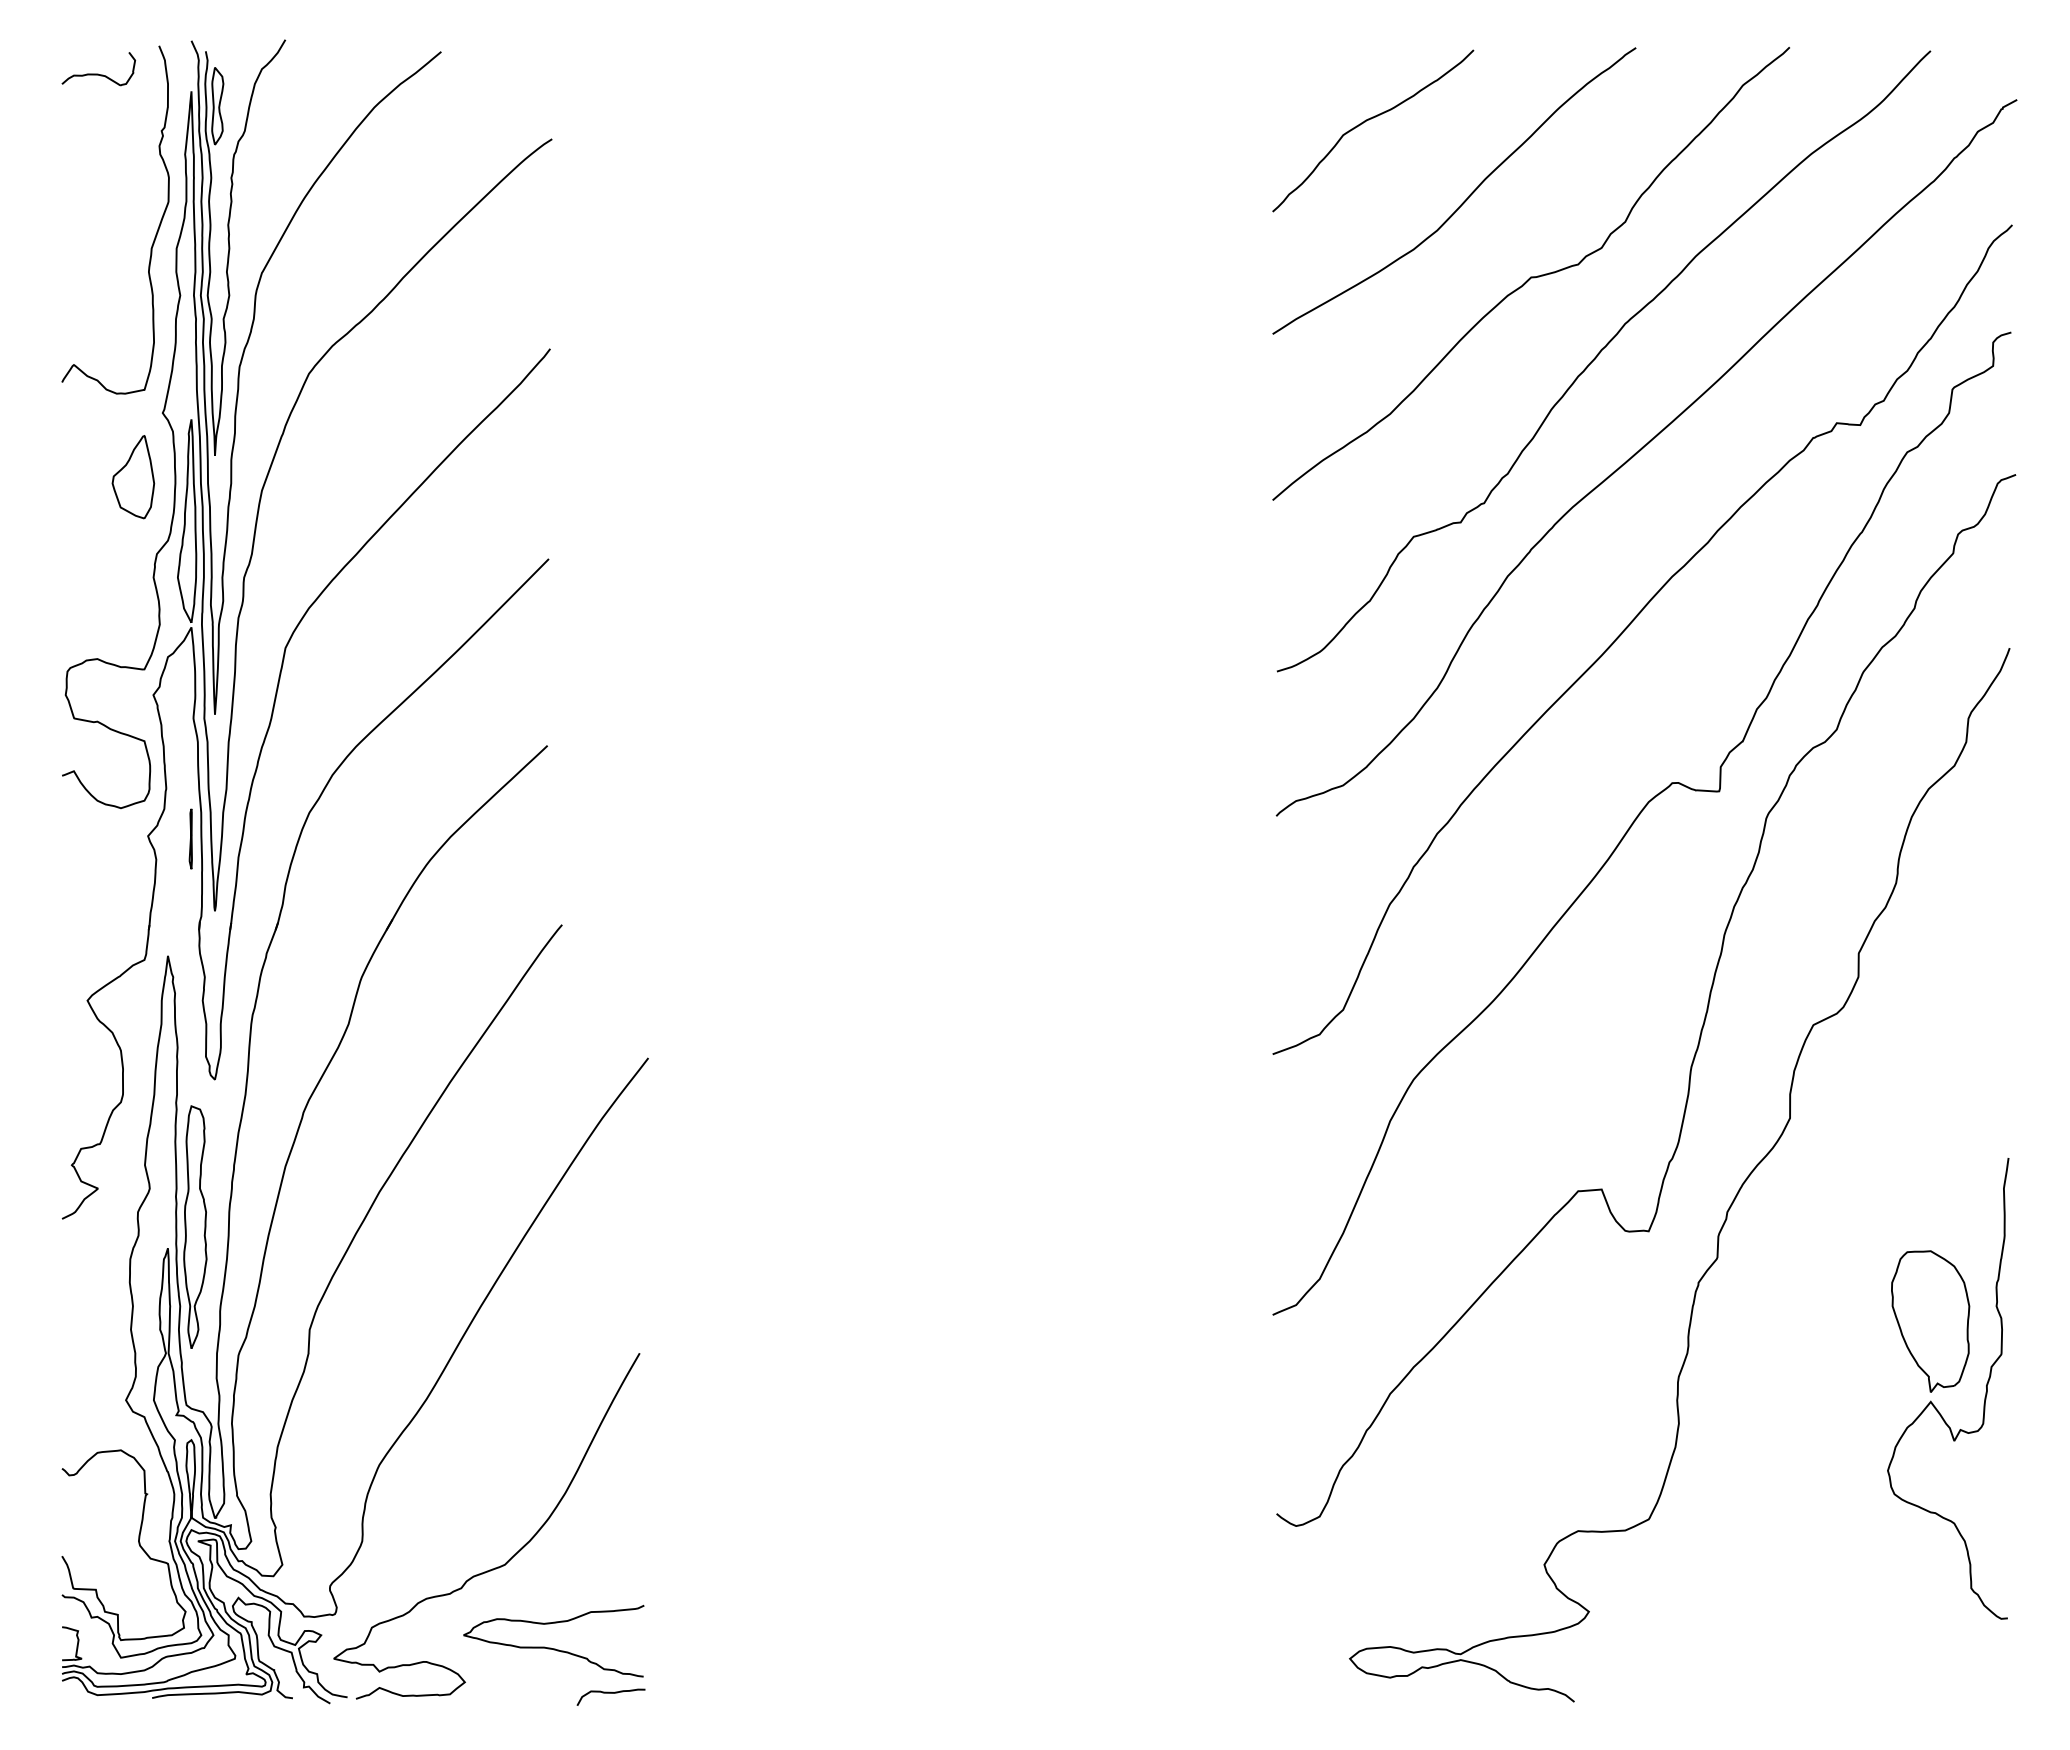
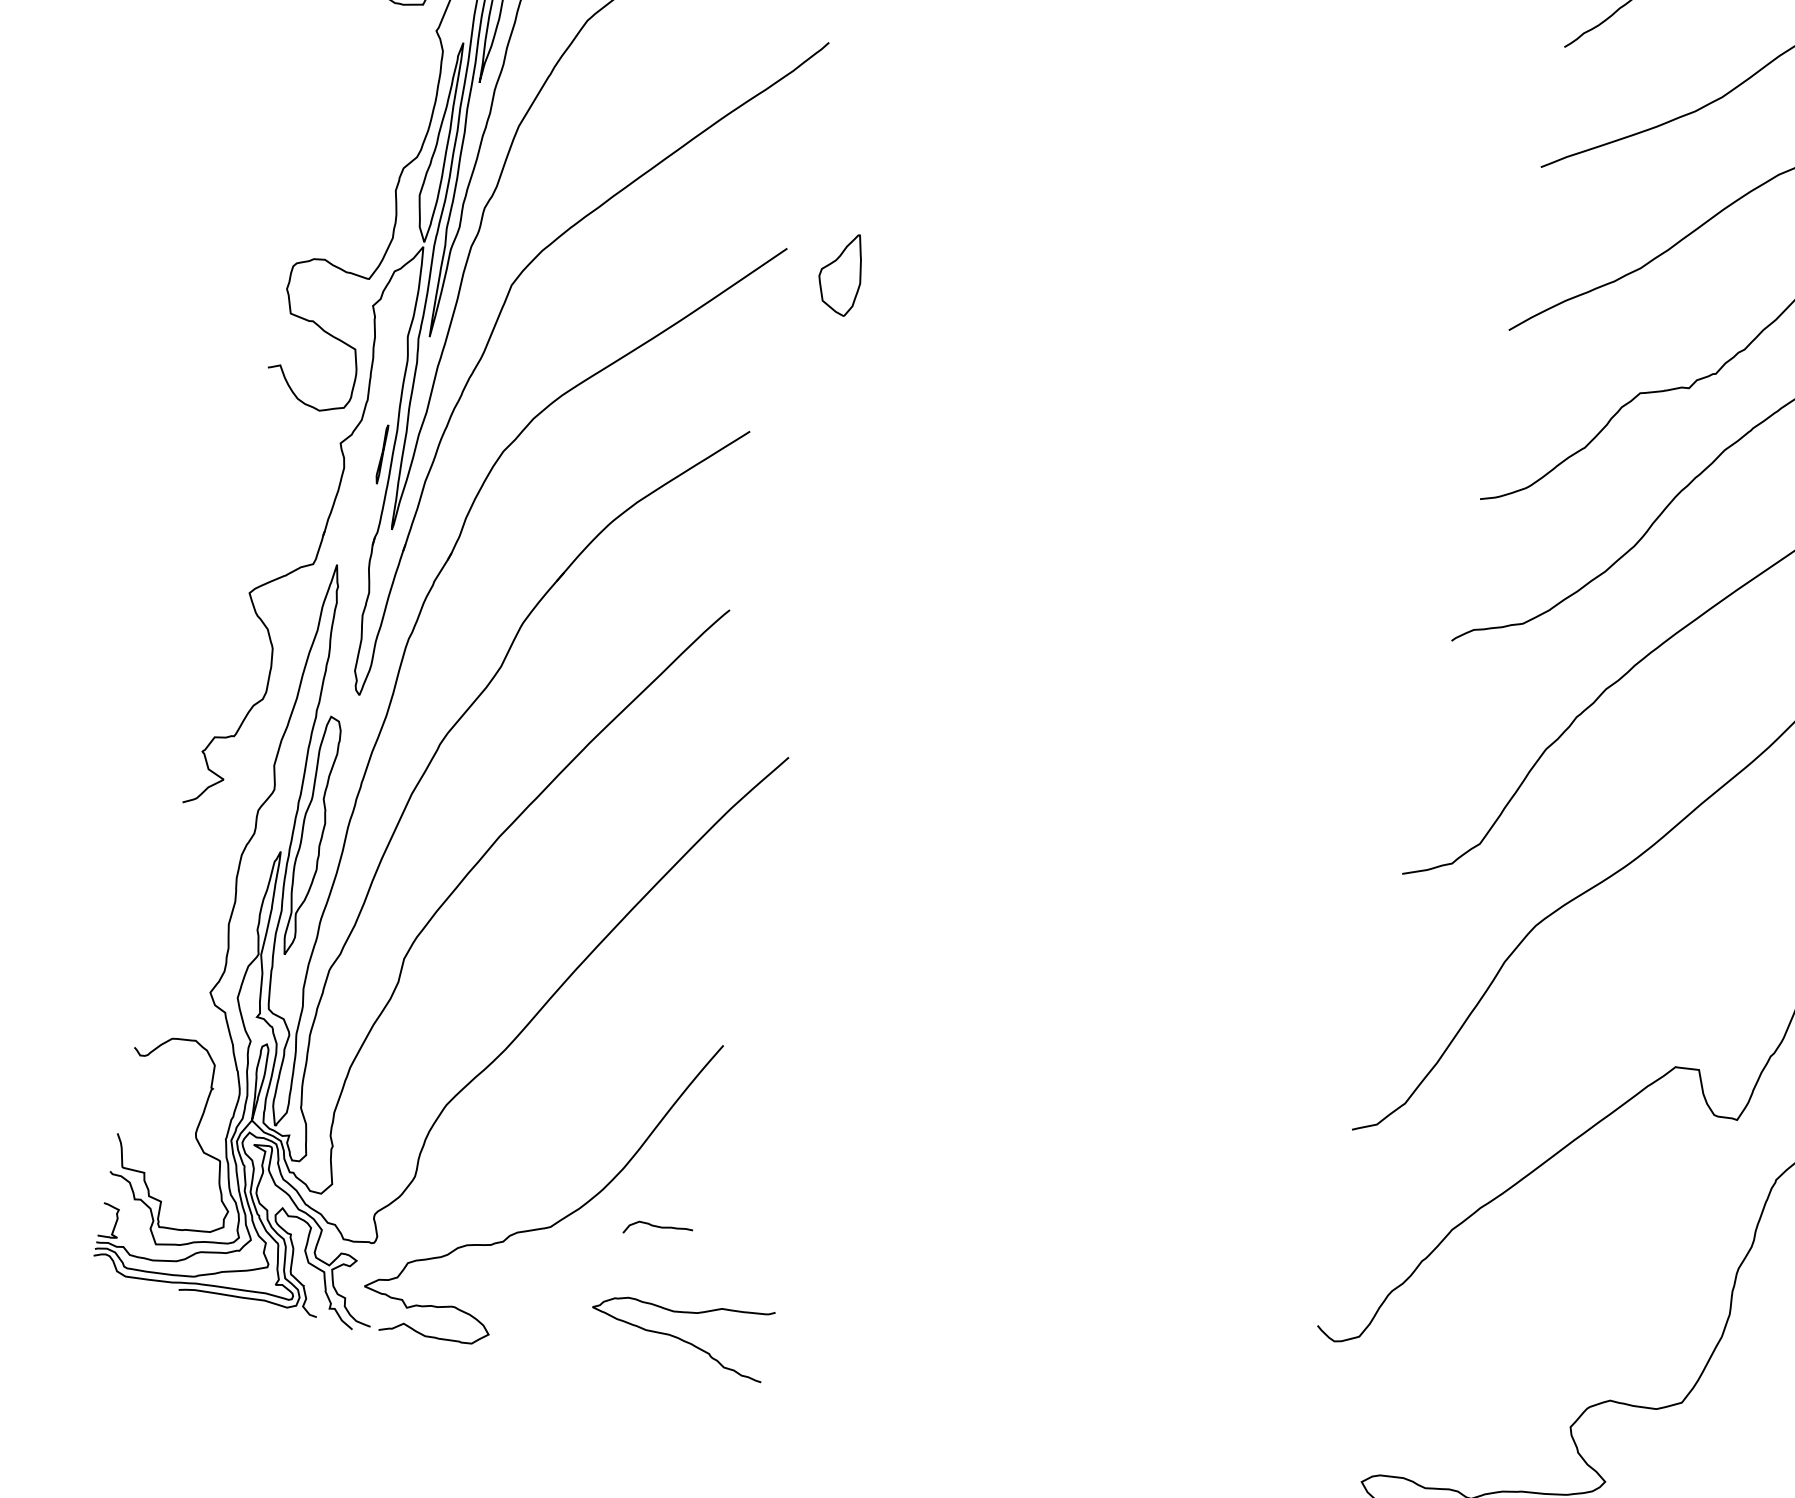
part: (133, 477) -> (841, 273), moved
curve: (551, 1647) -> (676, 1336), moved
curve: (610, 1693) -> (658, 1227), moved

